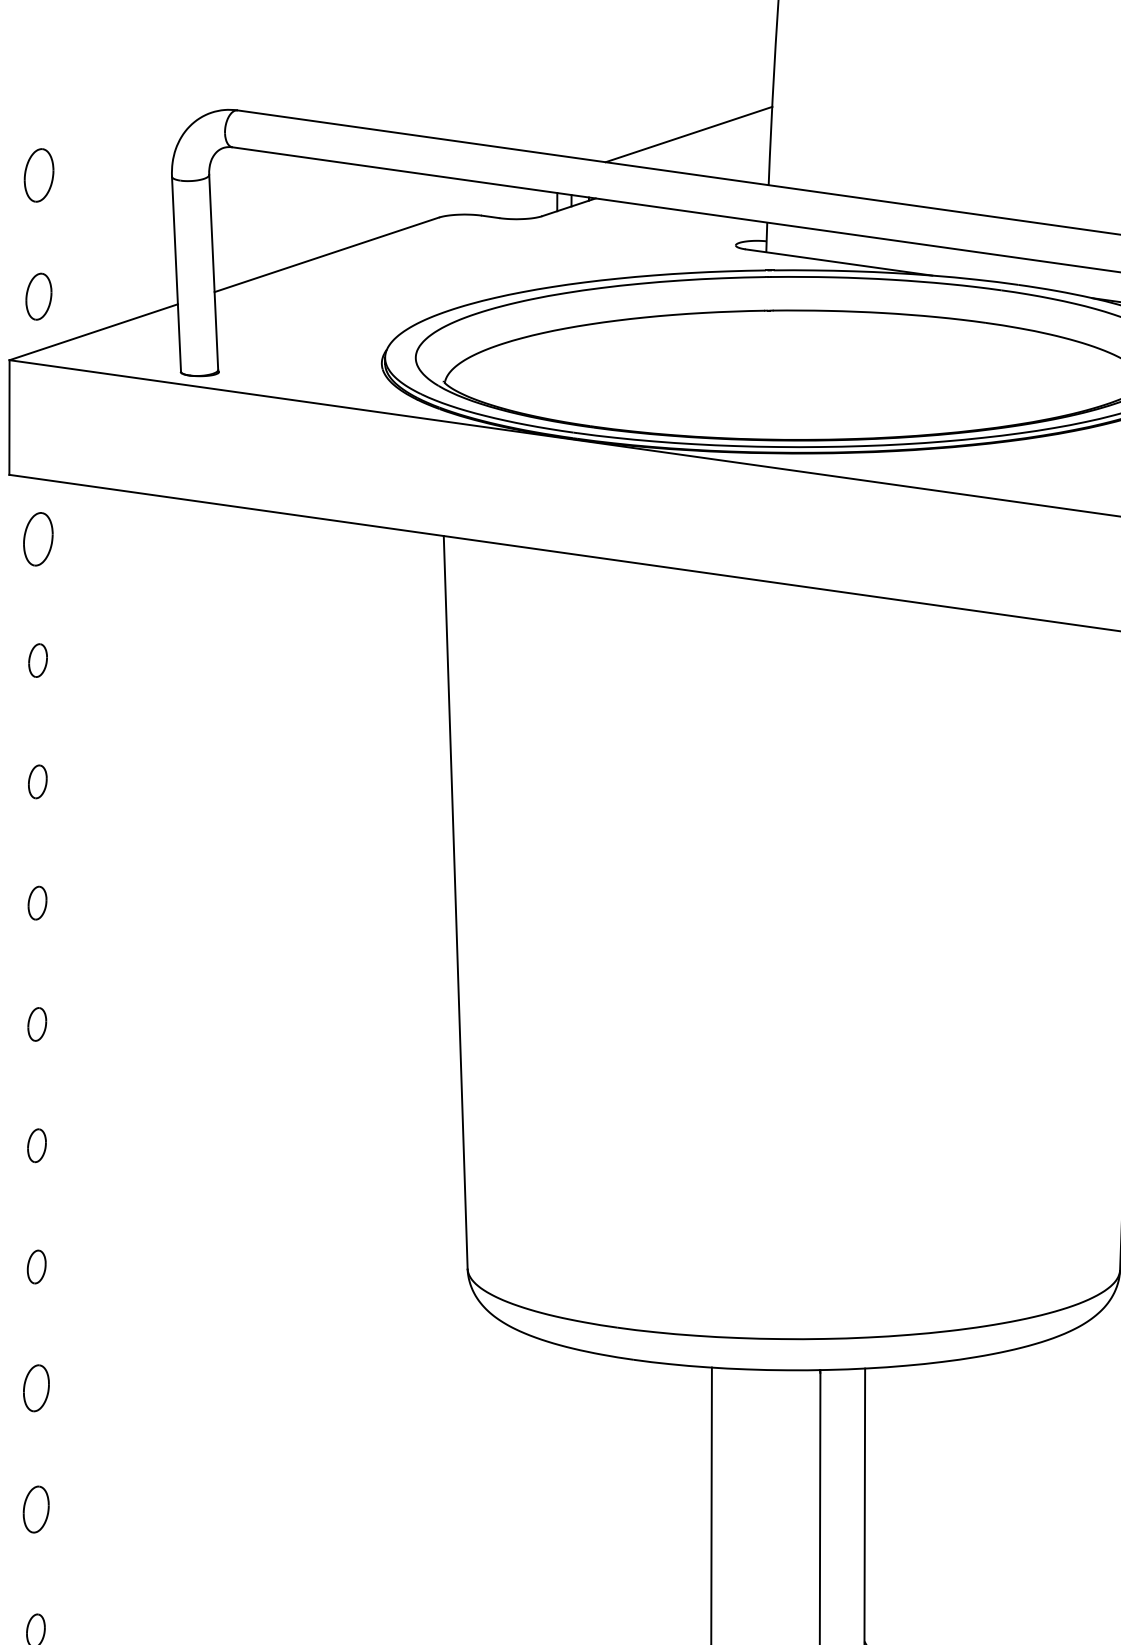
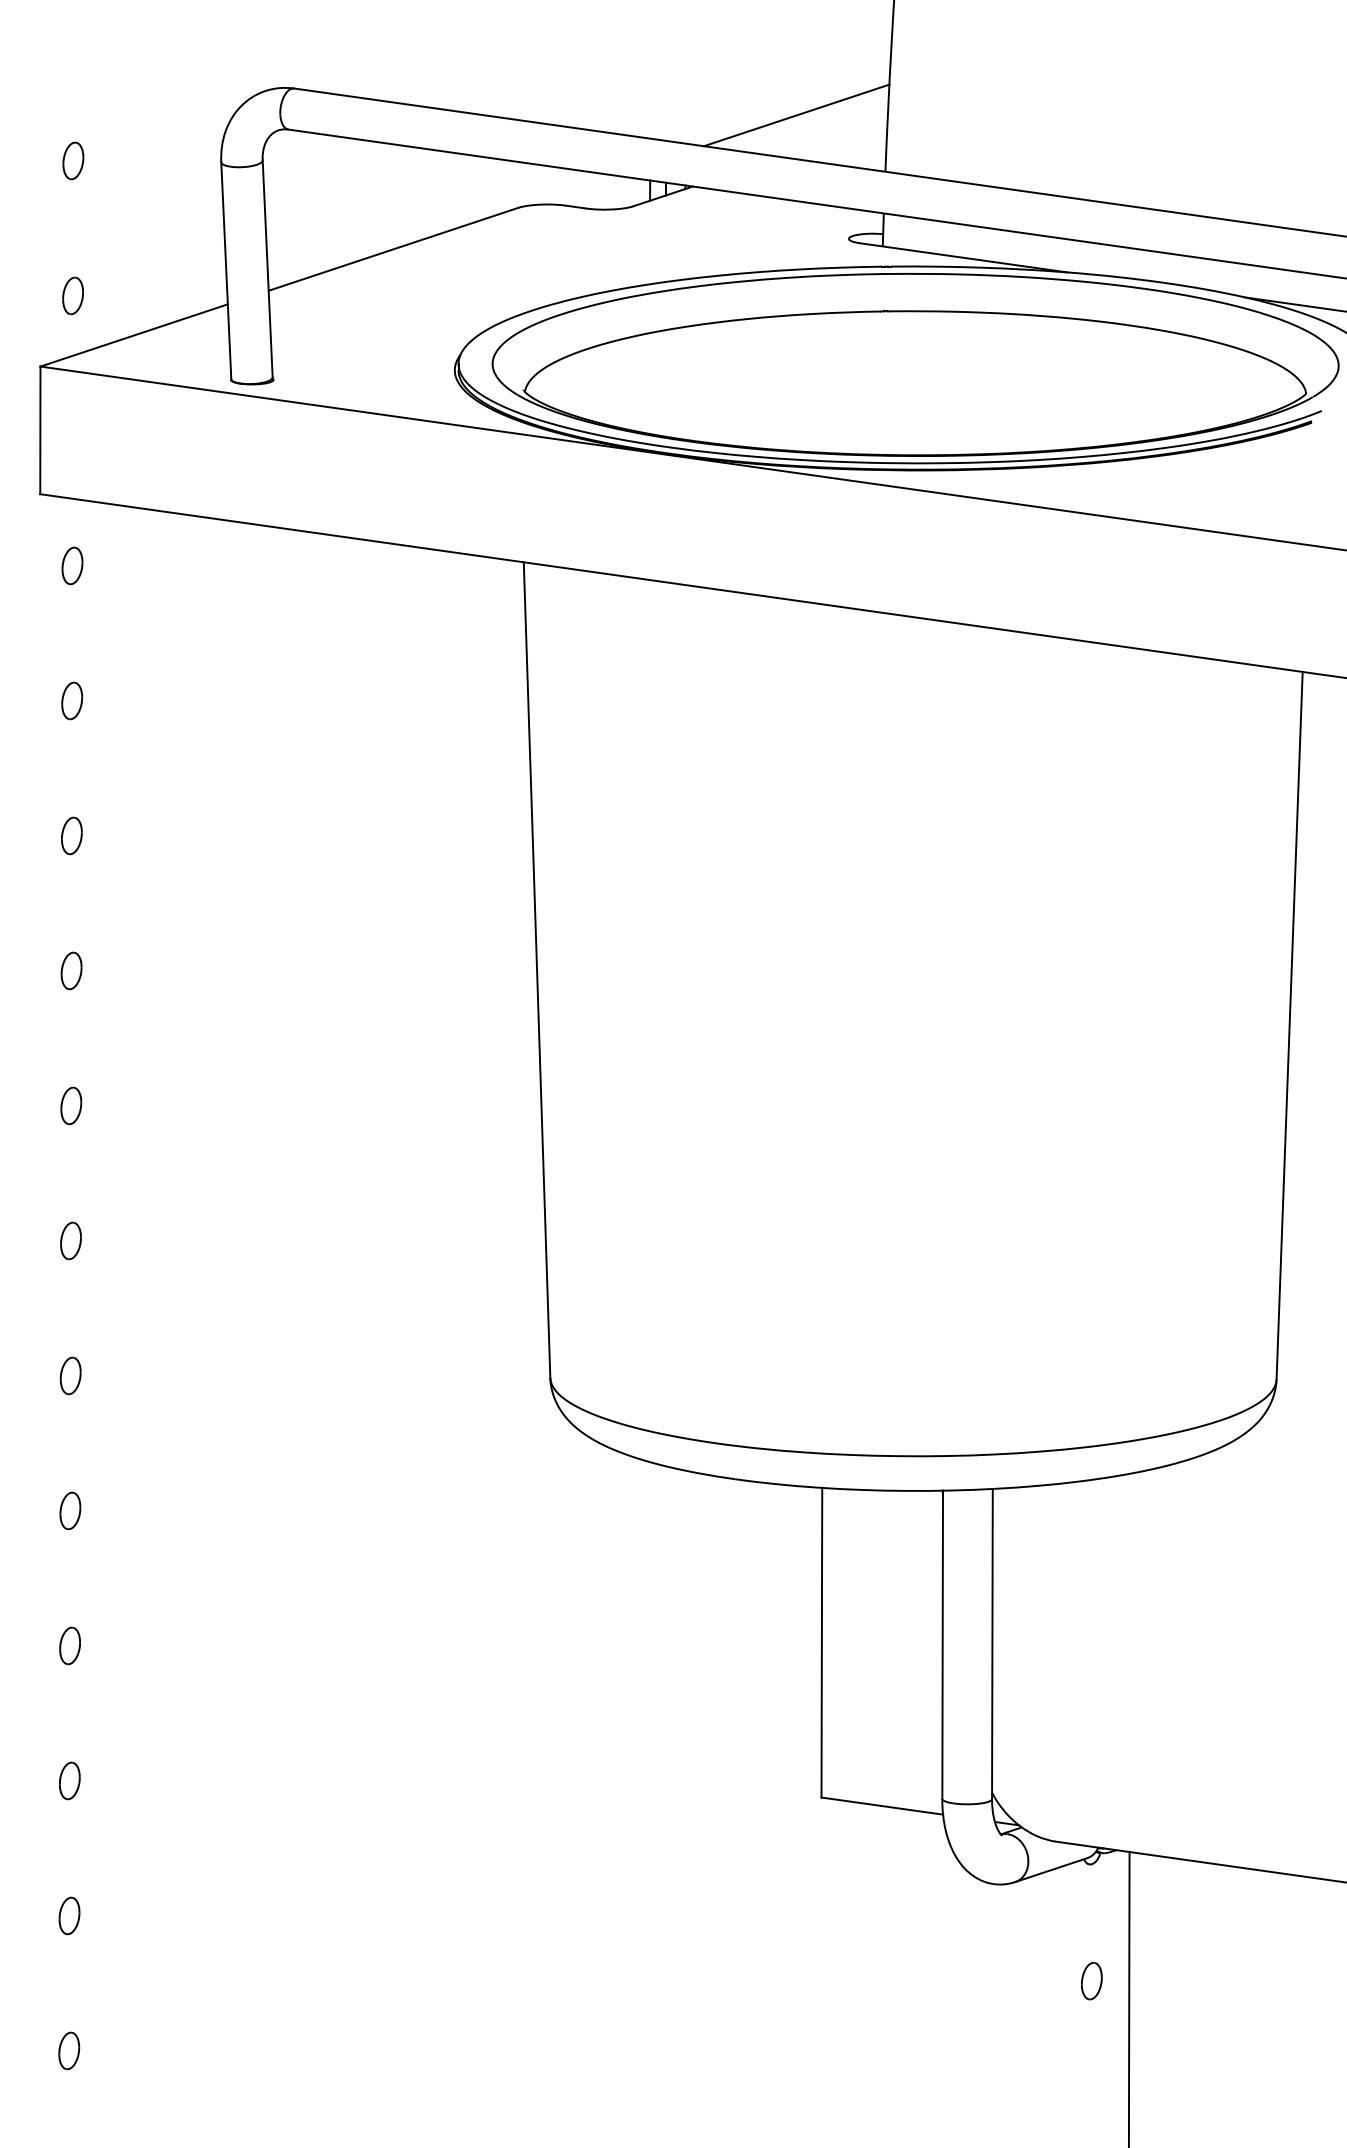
part: (39, 175) -> (73, 160), size x0.62
part: (38, 296) -> (72, 295), size x0.71
part: (38, 538) -> (72, 565), size x0.62
part: (36, 1387) -> (70, 1510), size x0.71
part: (35, 1509) -> (69, 1645), size x0.71

